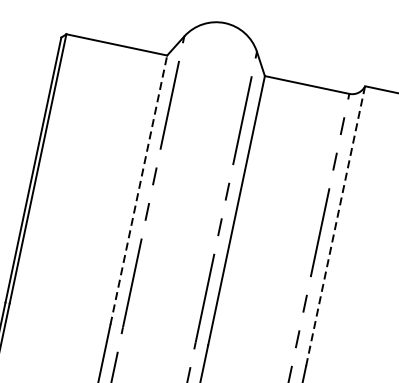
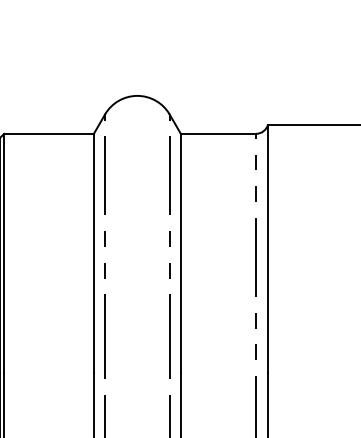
line: (138, 189) -> (93, 253), dashed -> solid
line: (335, 226) -> (268, 249), dashed -> solid

